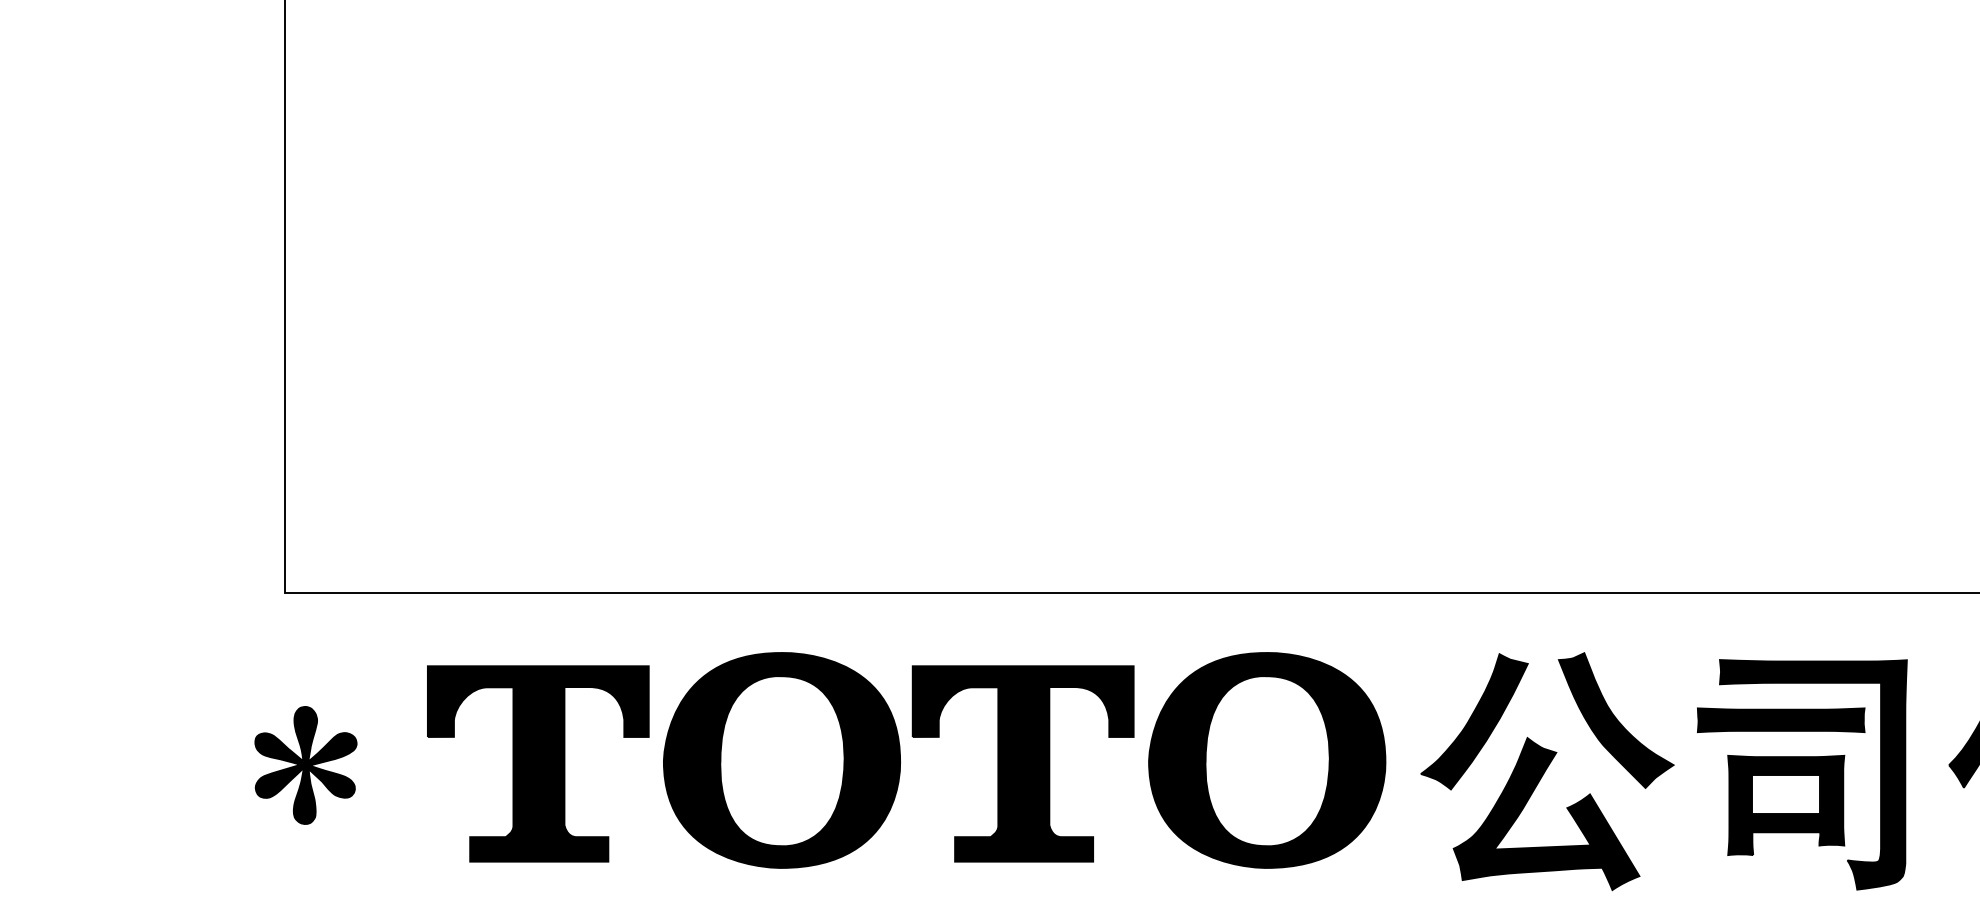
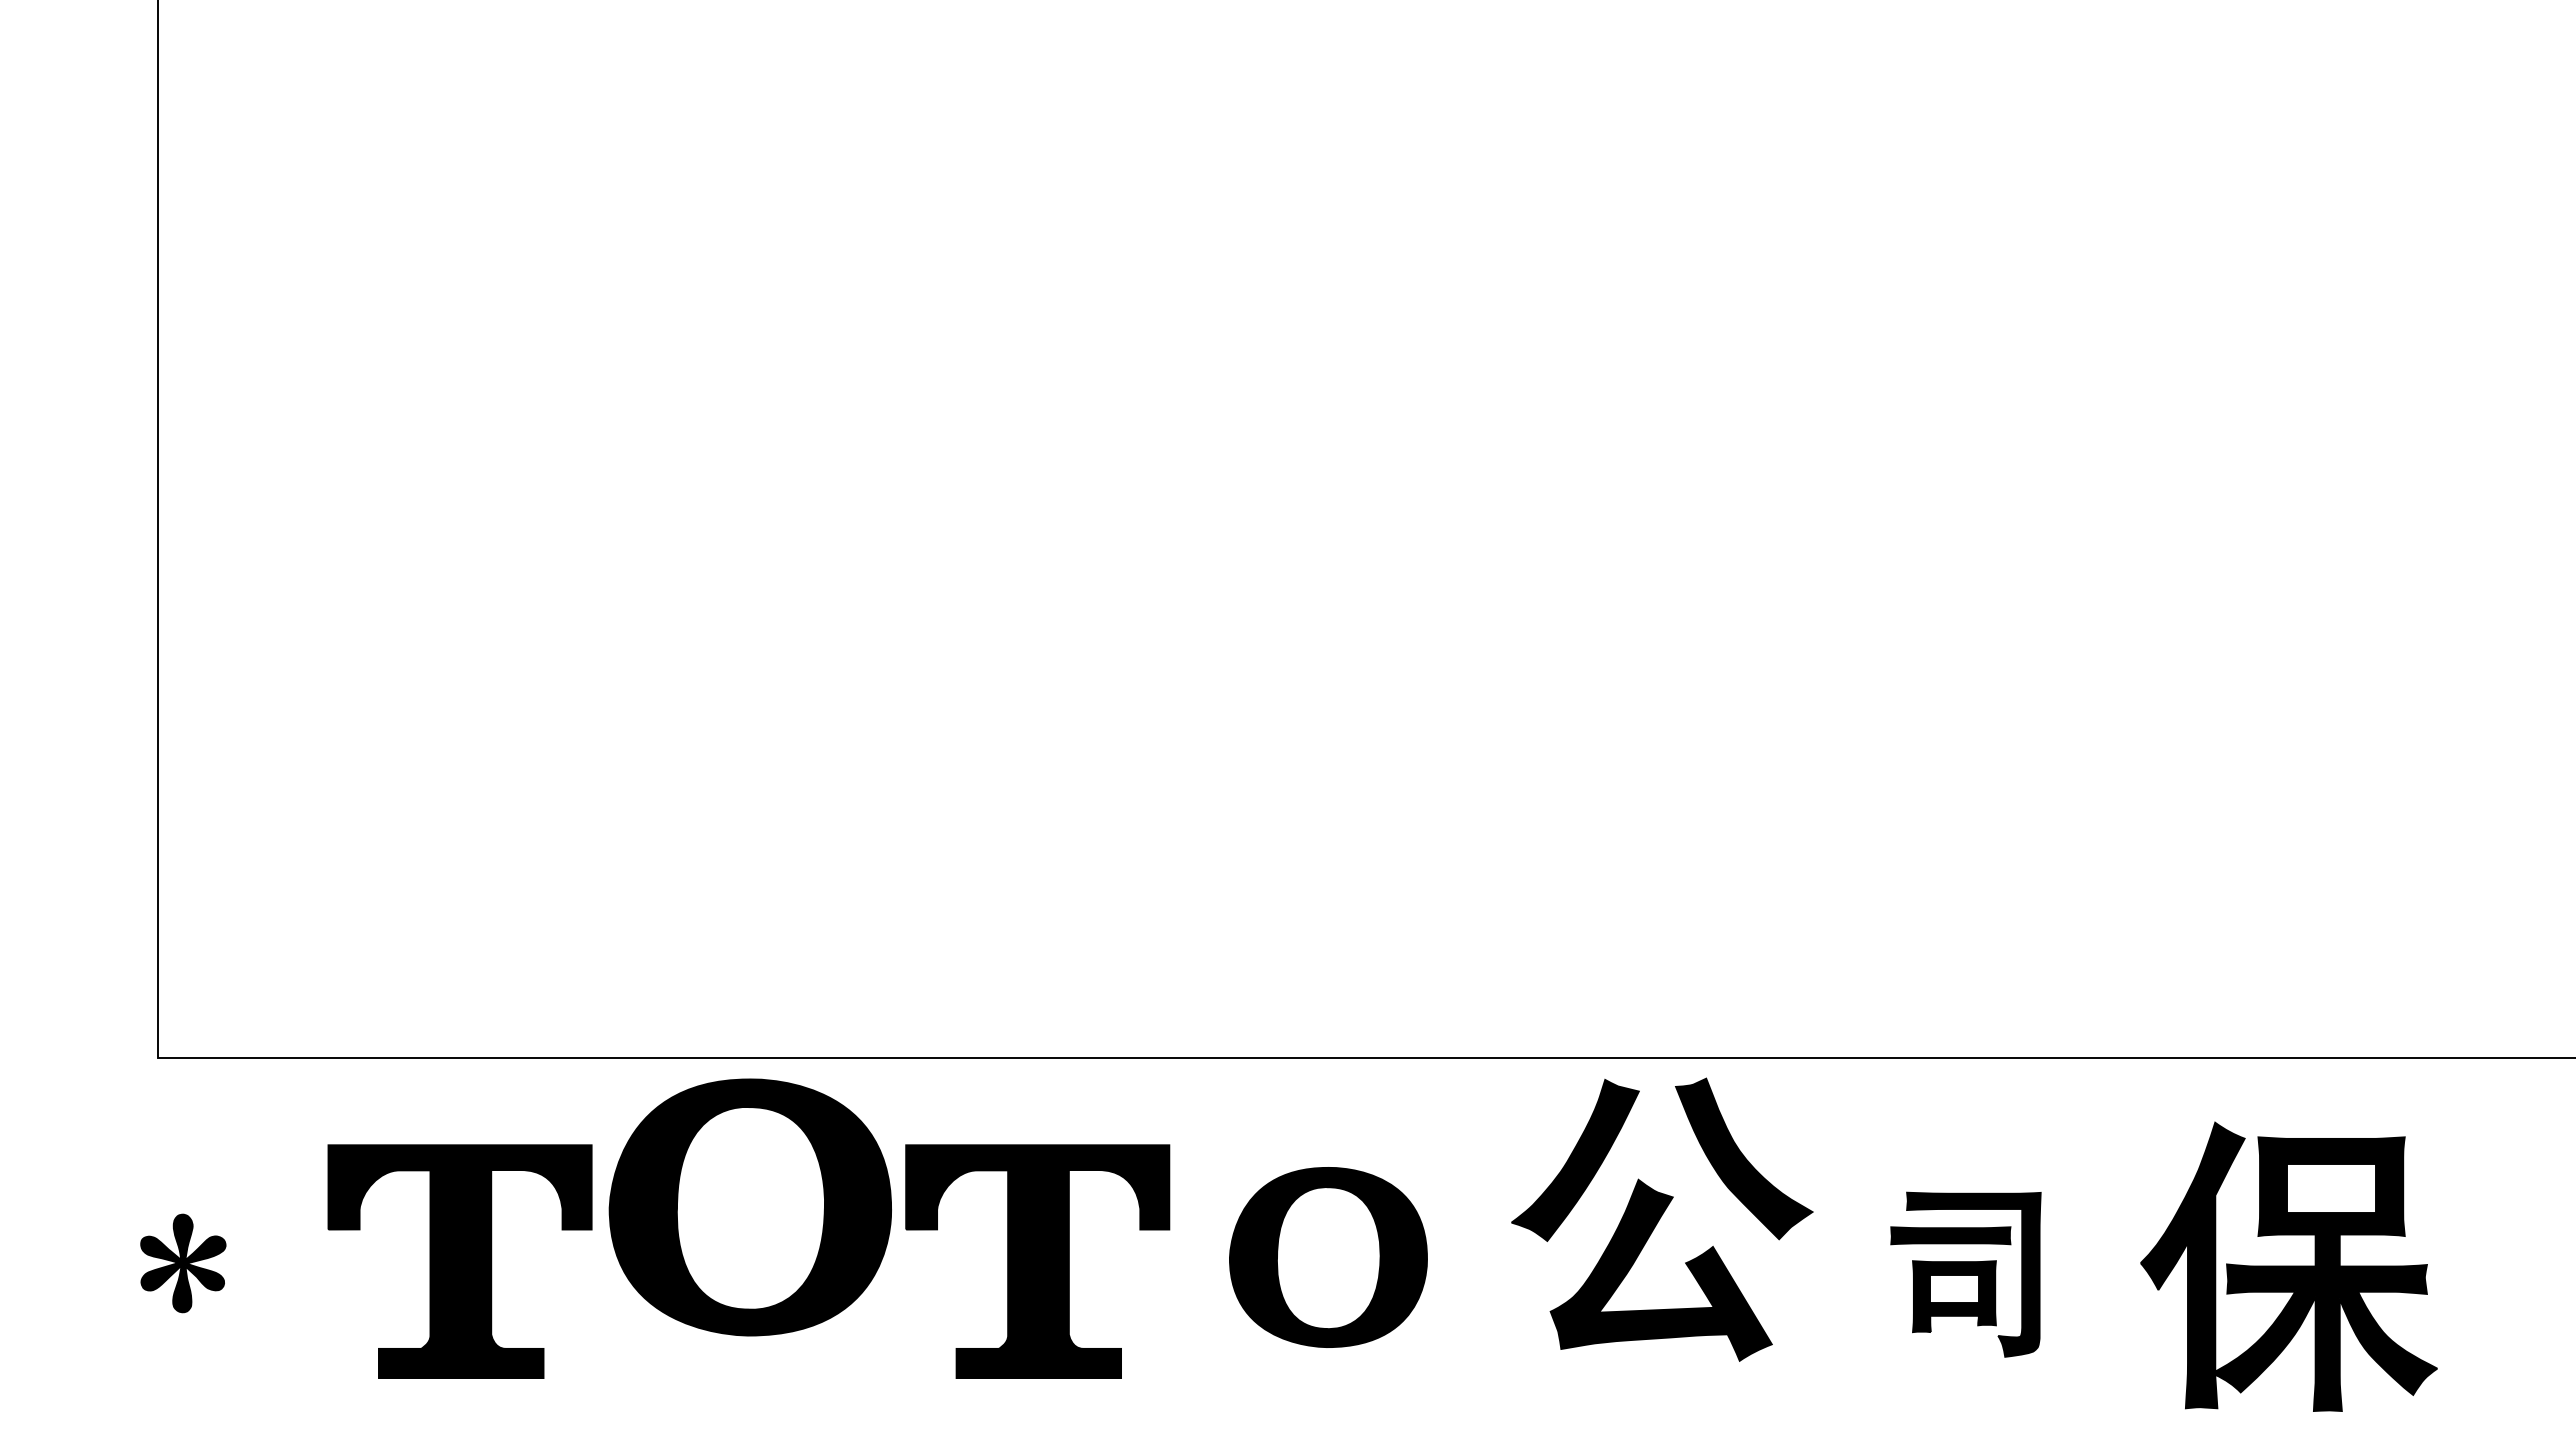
part: (781, 760) -> (749, 1207), moved
part: (1267, 760) -> (1328, 1257), size x0.7
part: (306, 765) -> (183, 1263), size x0.7
part: (1547, 771) -> (1662, 1219), moved
part: (1801, 774) -> (1965, 1274), size x0.6

